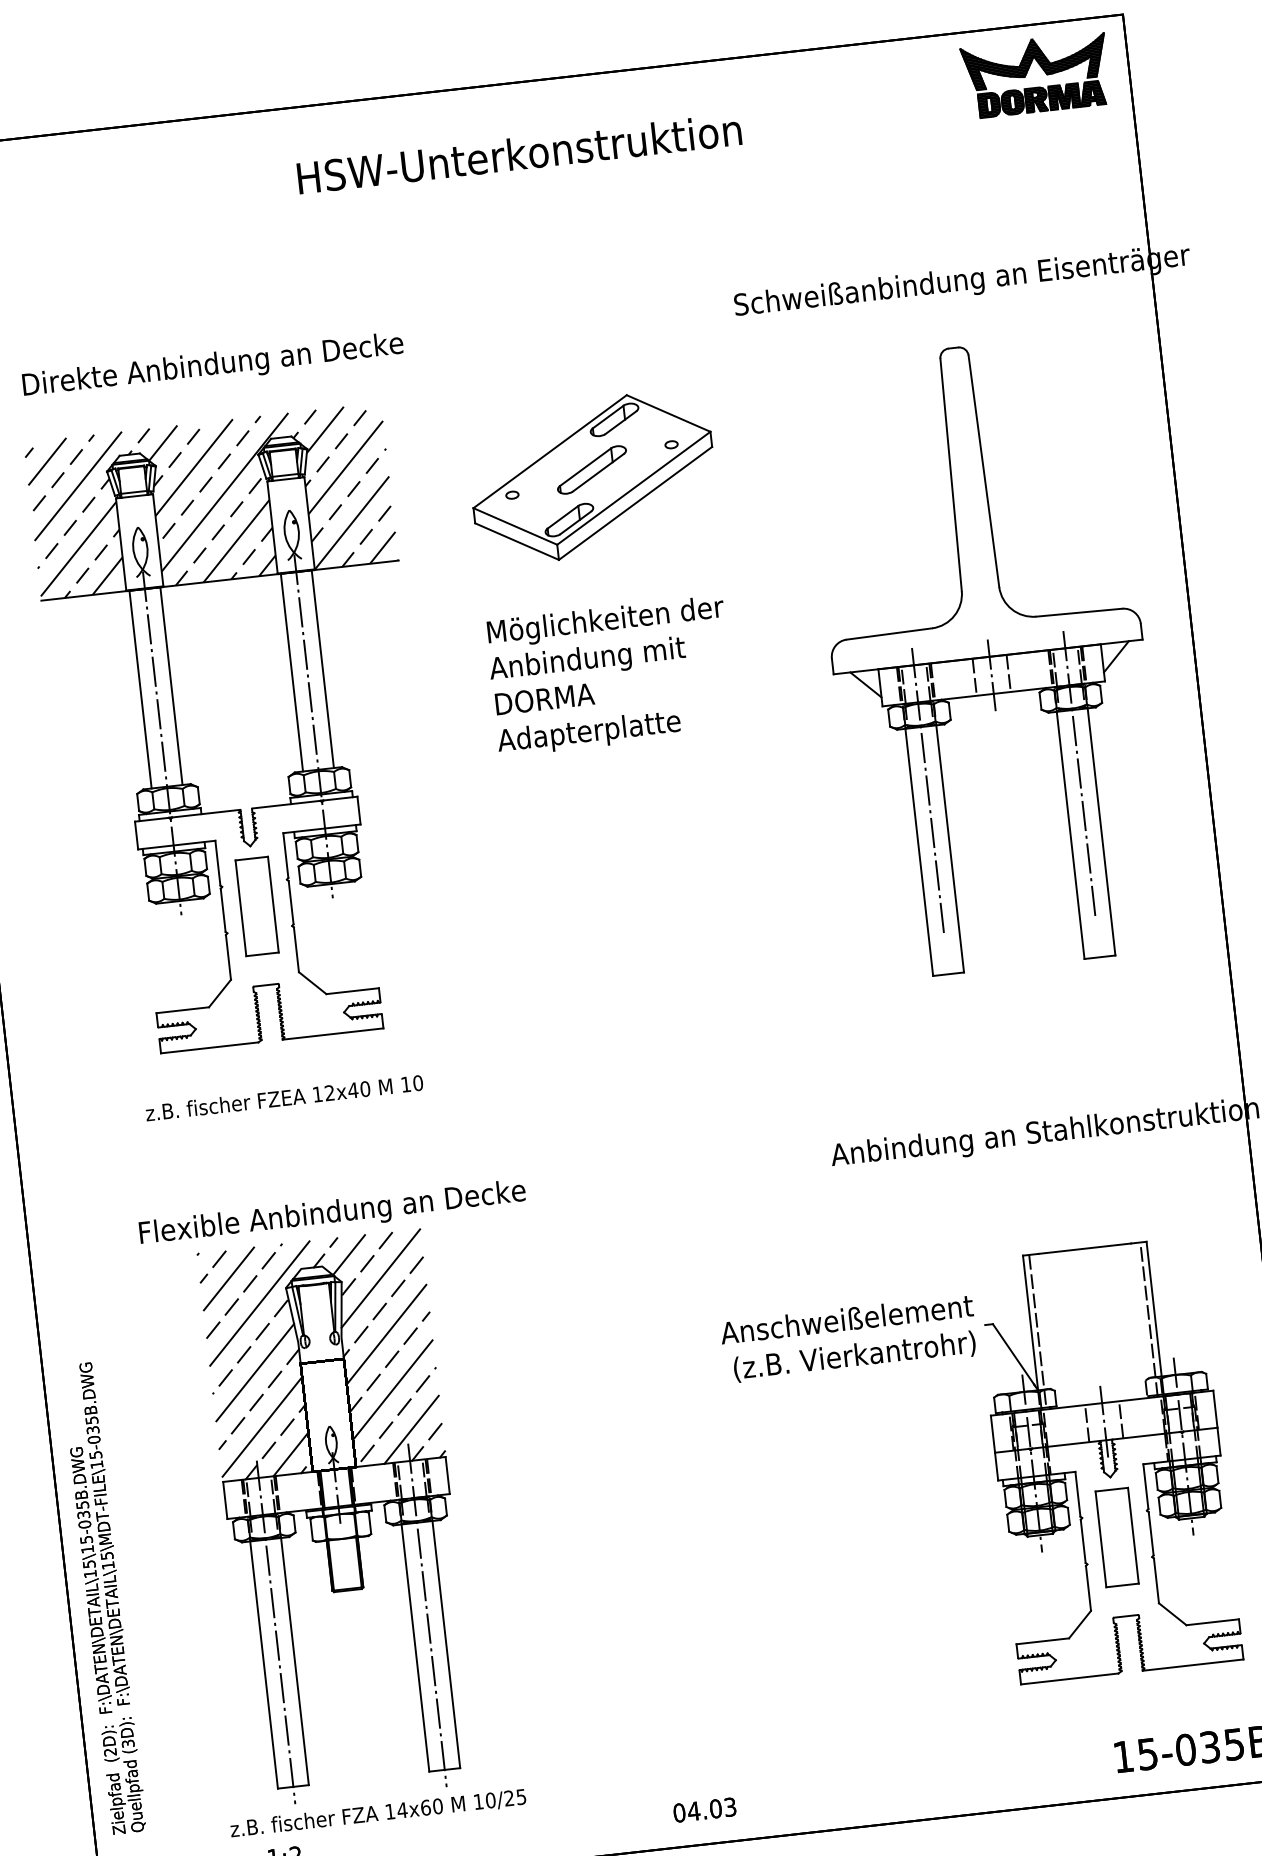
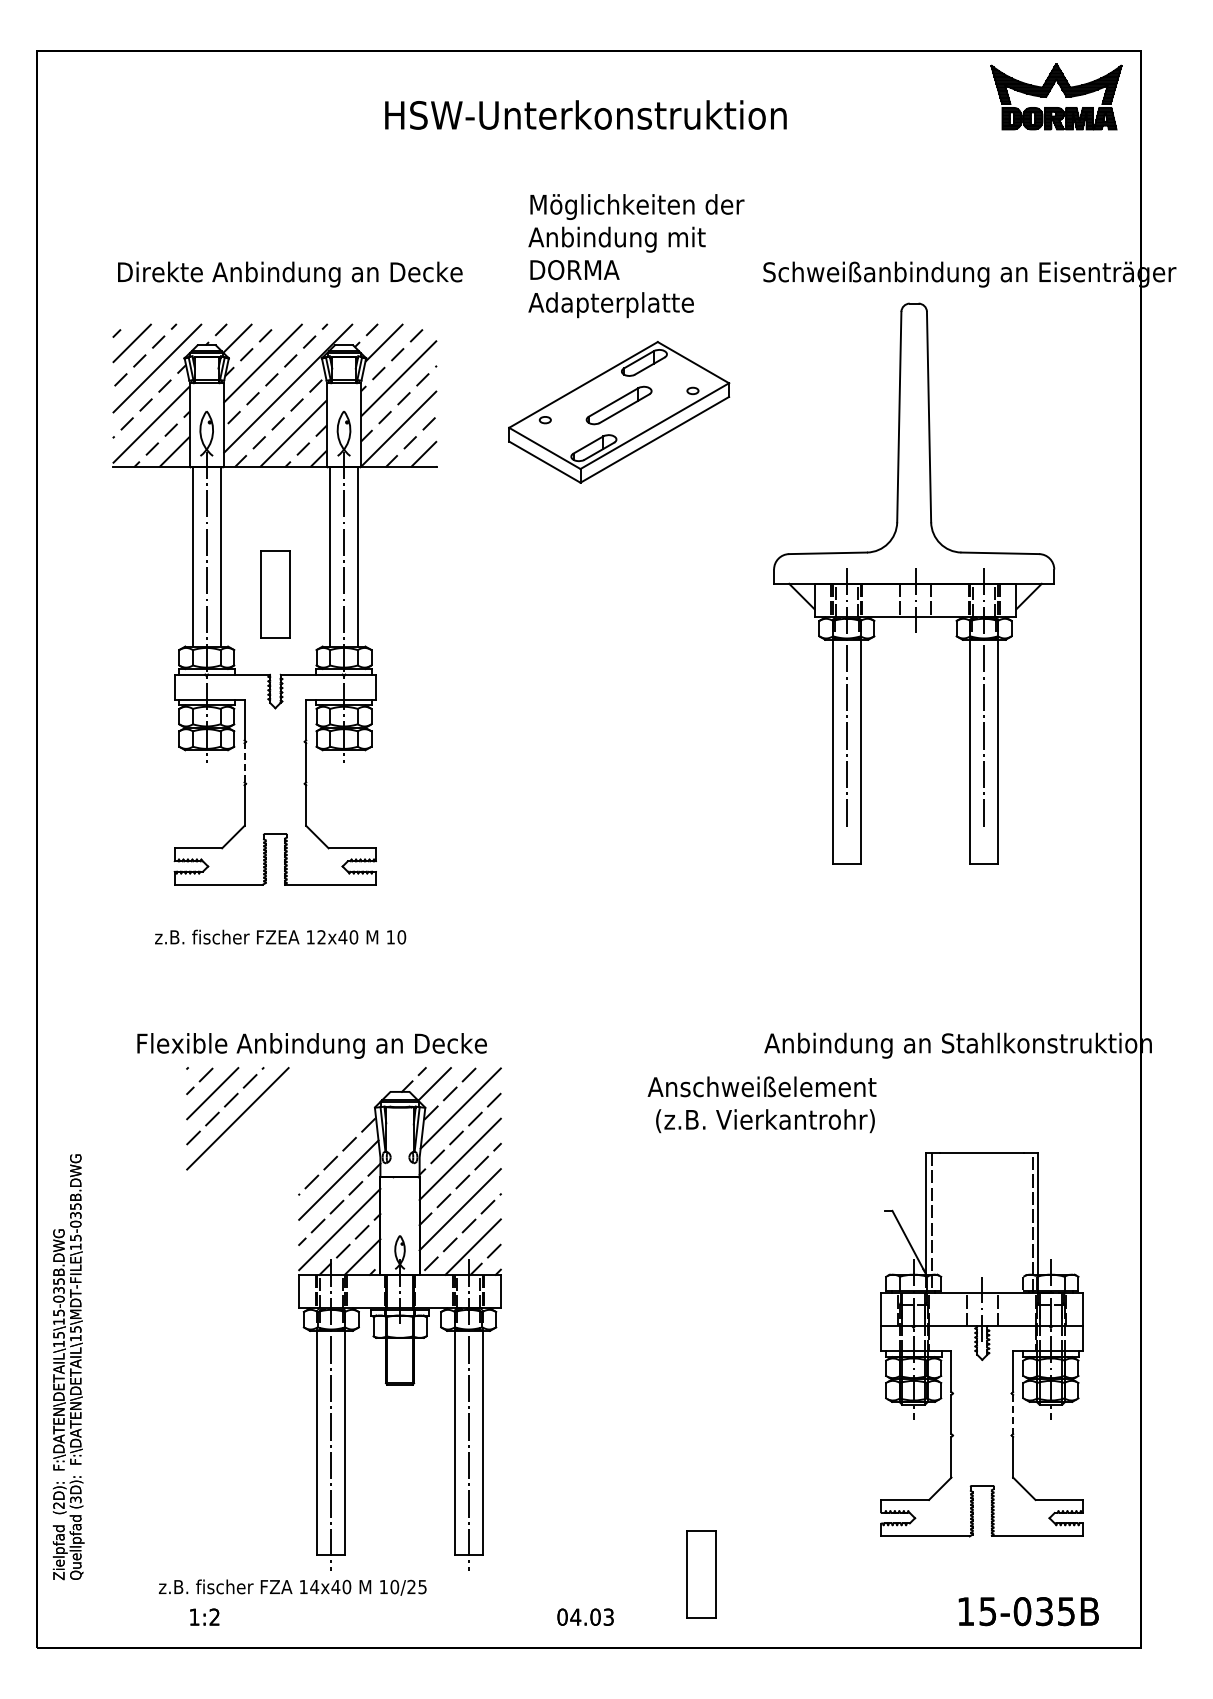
part: (988, 656) -> (914, 583), moved
text: (611, 676) -> (636, 256), moved
part: (257, 906) -> (275, 594), moved
line: (223, 909) -> (244, 762), solid -> dashed
text: (848, 1338) -> (761, 1104), moved
part: (339, 1517) -> (399, 1318), moved
line: (1151, 1533) -> (1013, 1414), solid -> dashed
part: (1117, 1537) -> (701, 1574), moved
text: (425, 1807) -> (335, 1586), 14x60 -> 14x40

